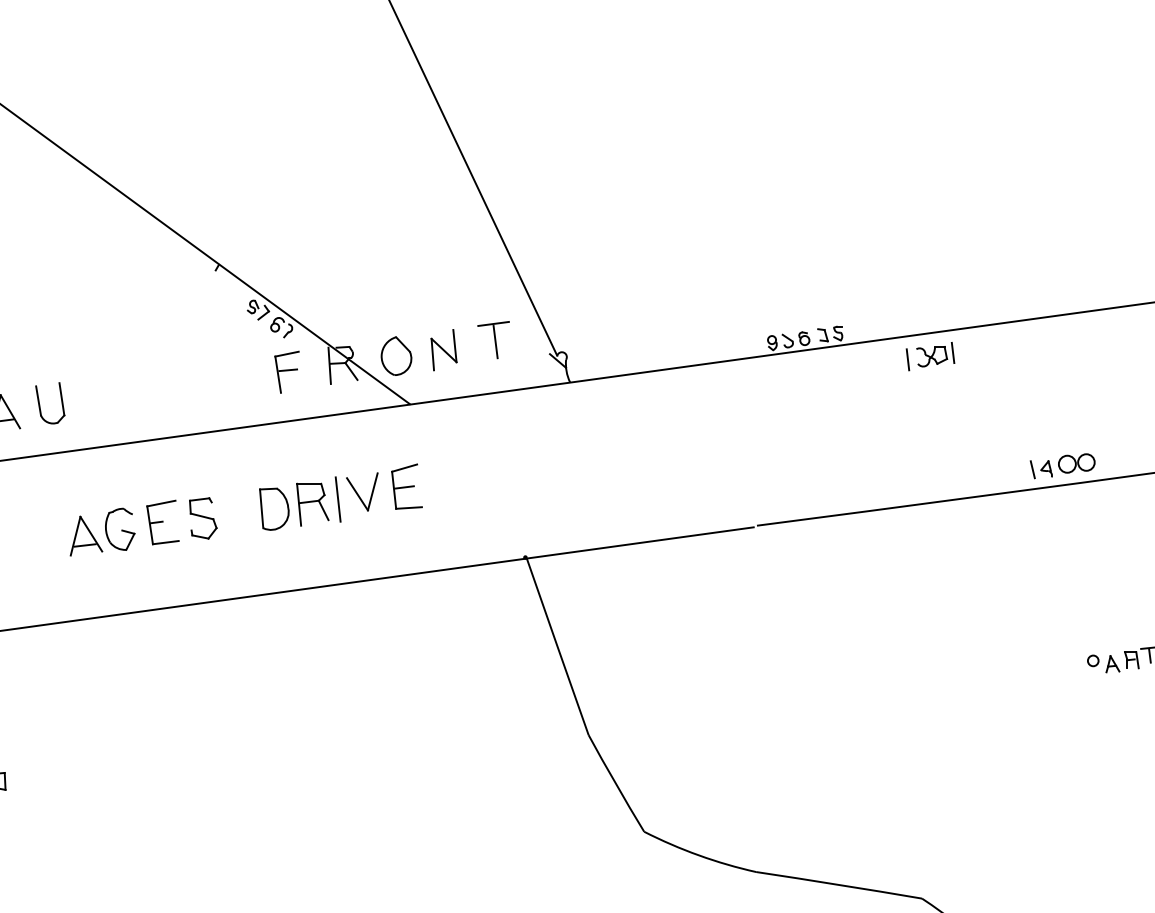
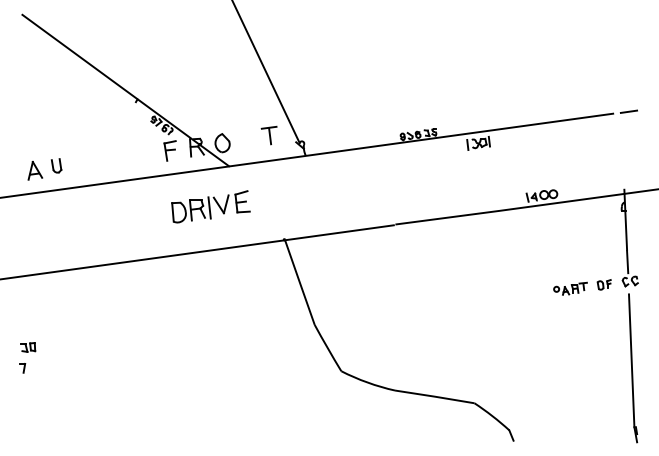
part: (444, 348) -> (245, 139), removed
part: (49, 402) -> (56, 165), size x0.7
part: (339, 496) -> (210, 206), moved
part: (143, 525) -> (101, 224), removed

